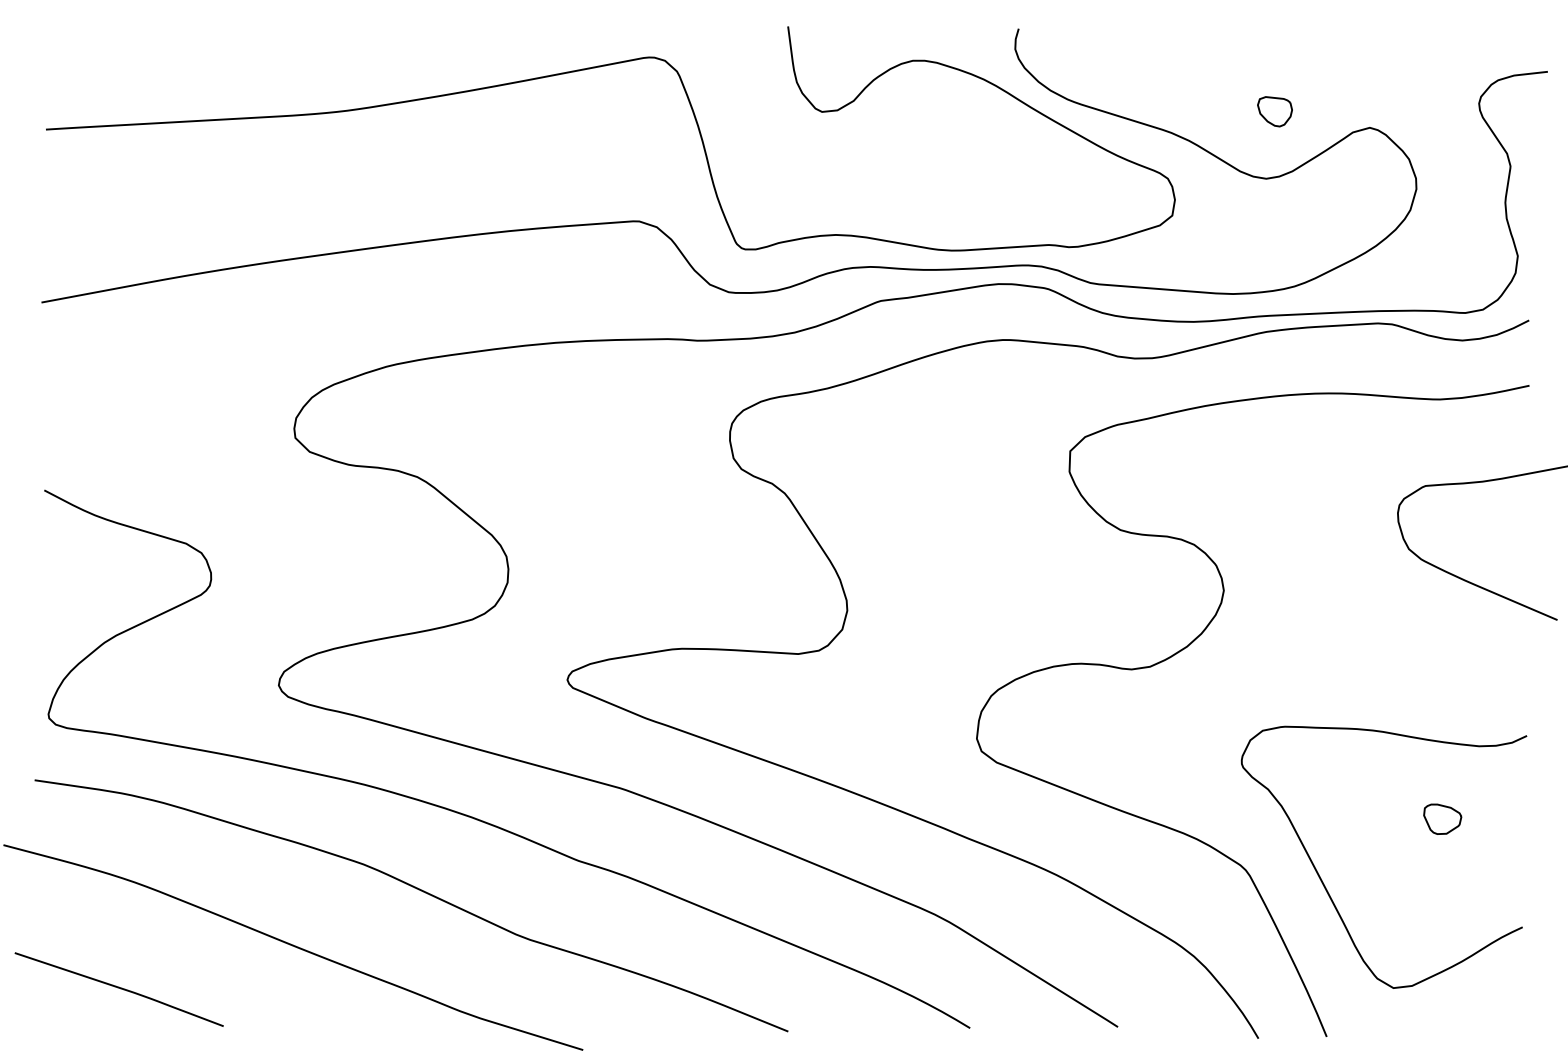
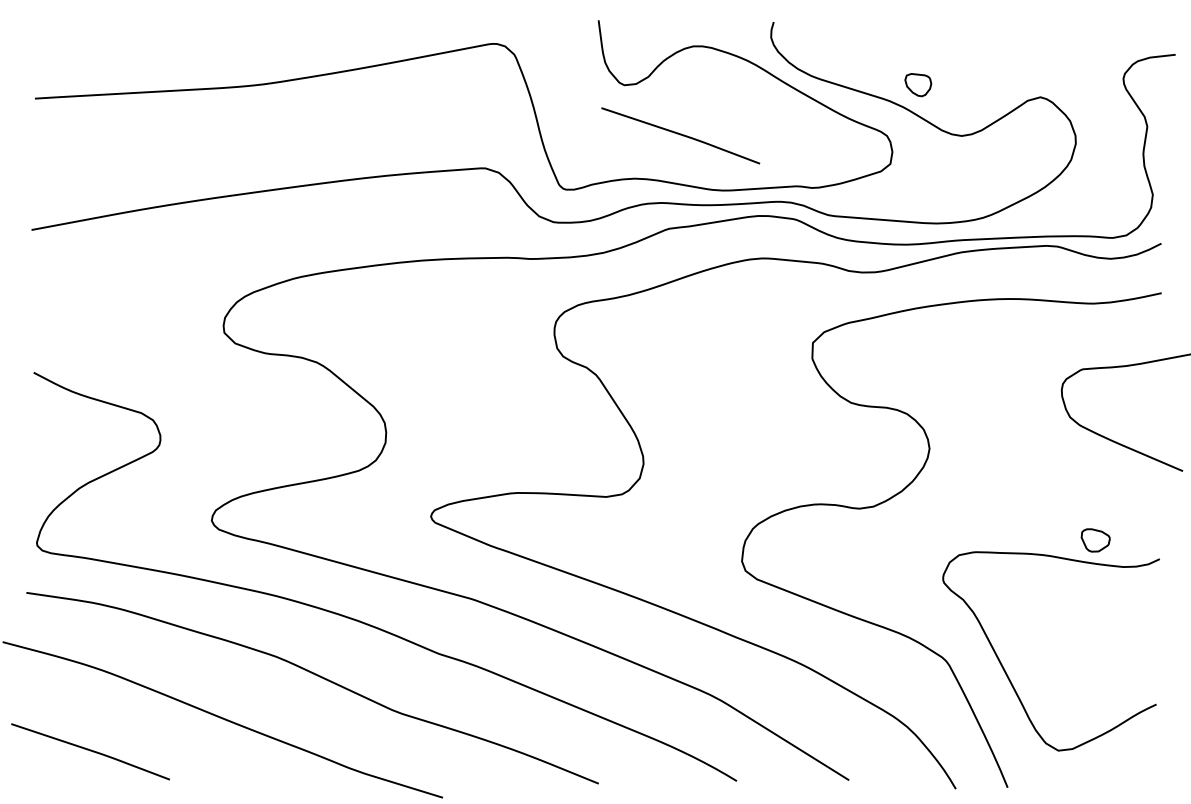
part: (1274, 111) -> (917, 84), moved
curve: (895, 177) -> (680, 135), added
part: (1442, 818) -> (1095, 539), moved

